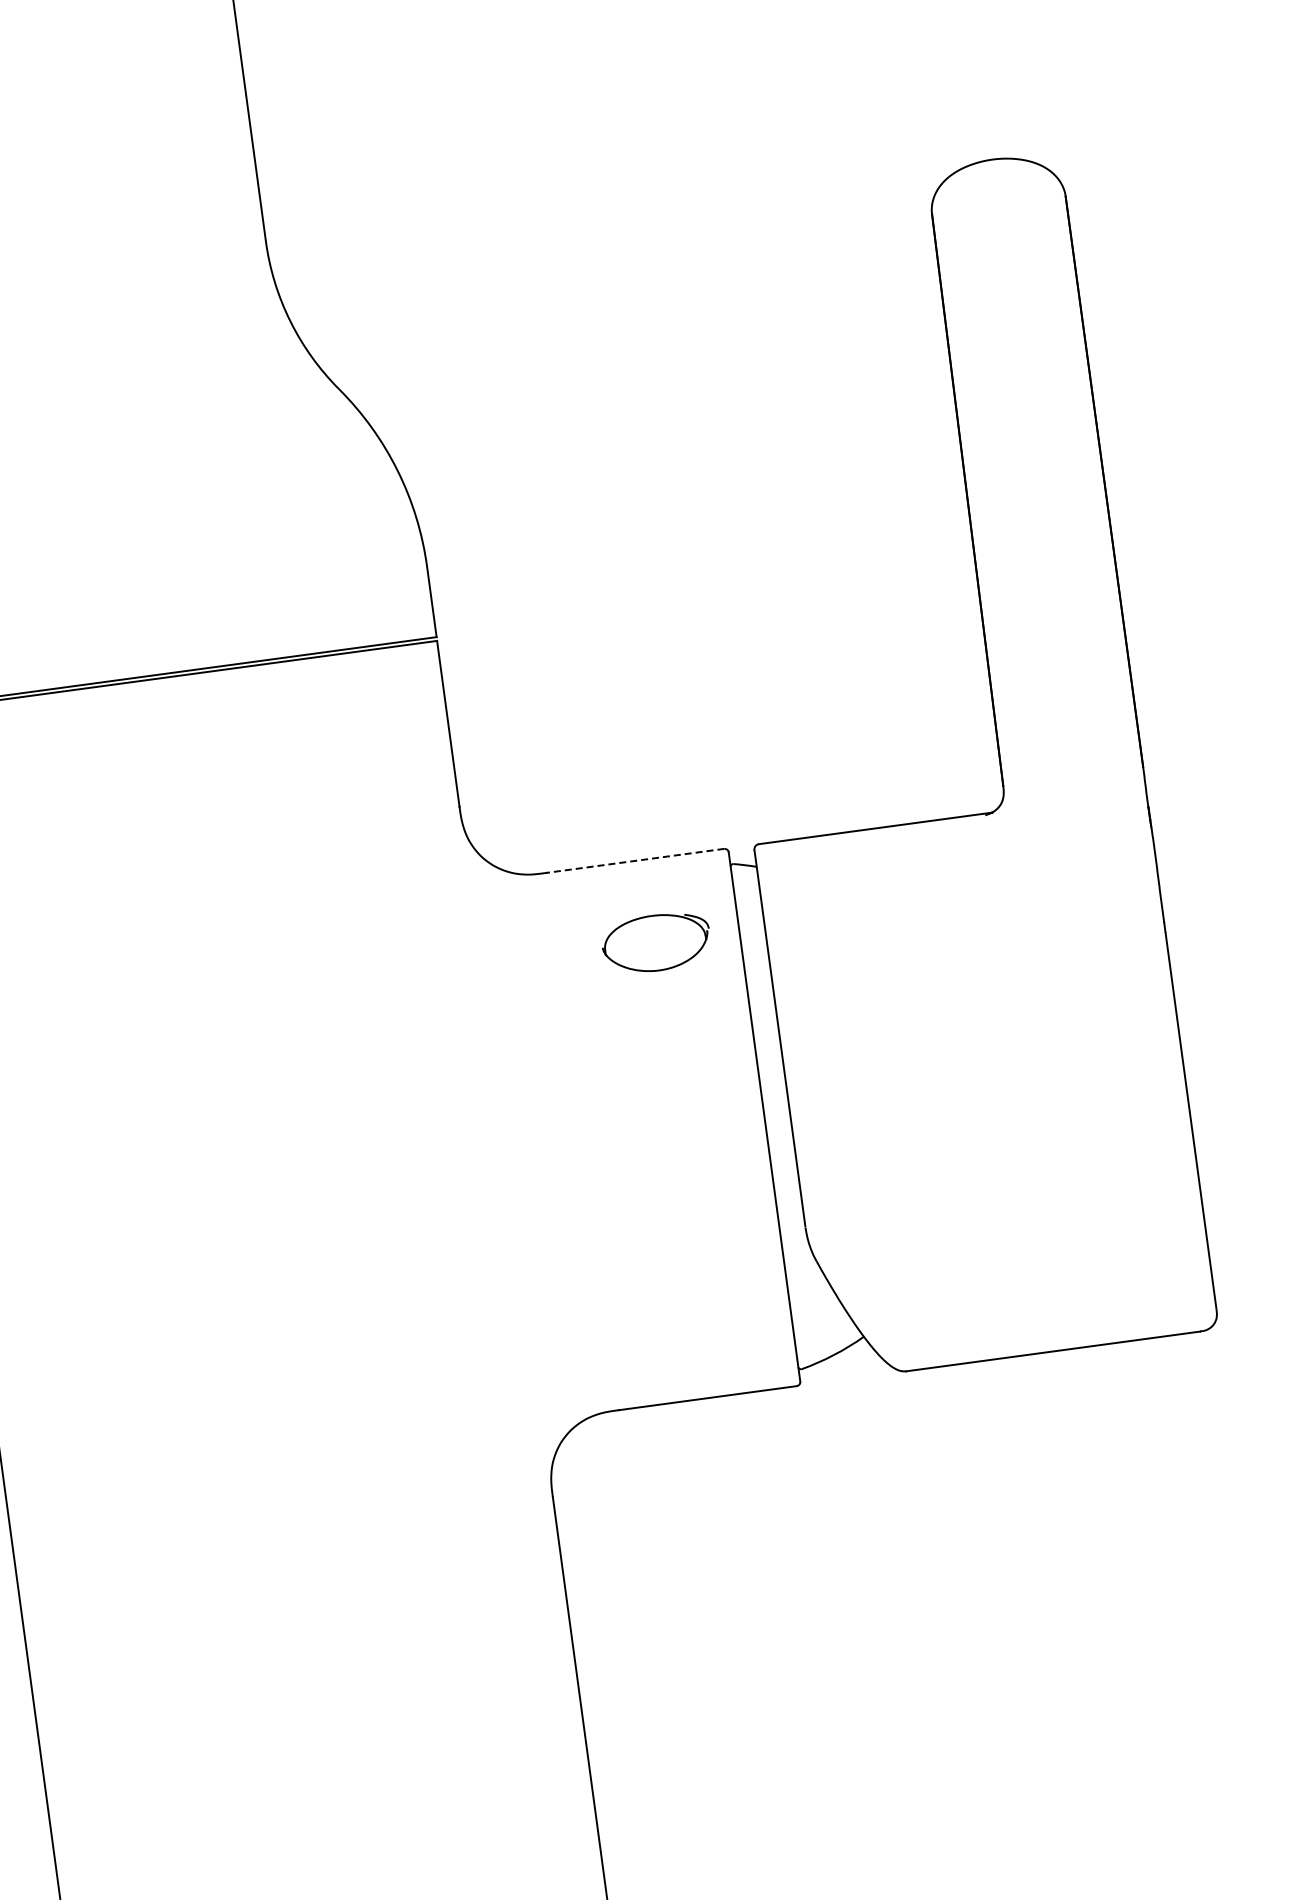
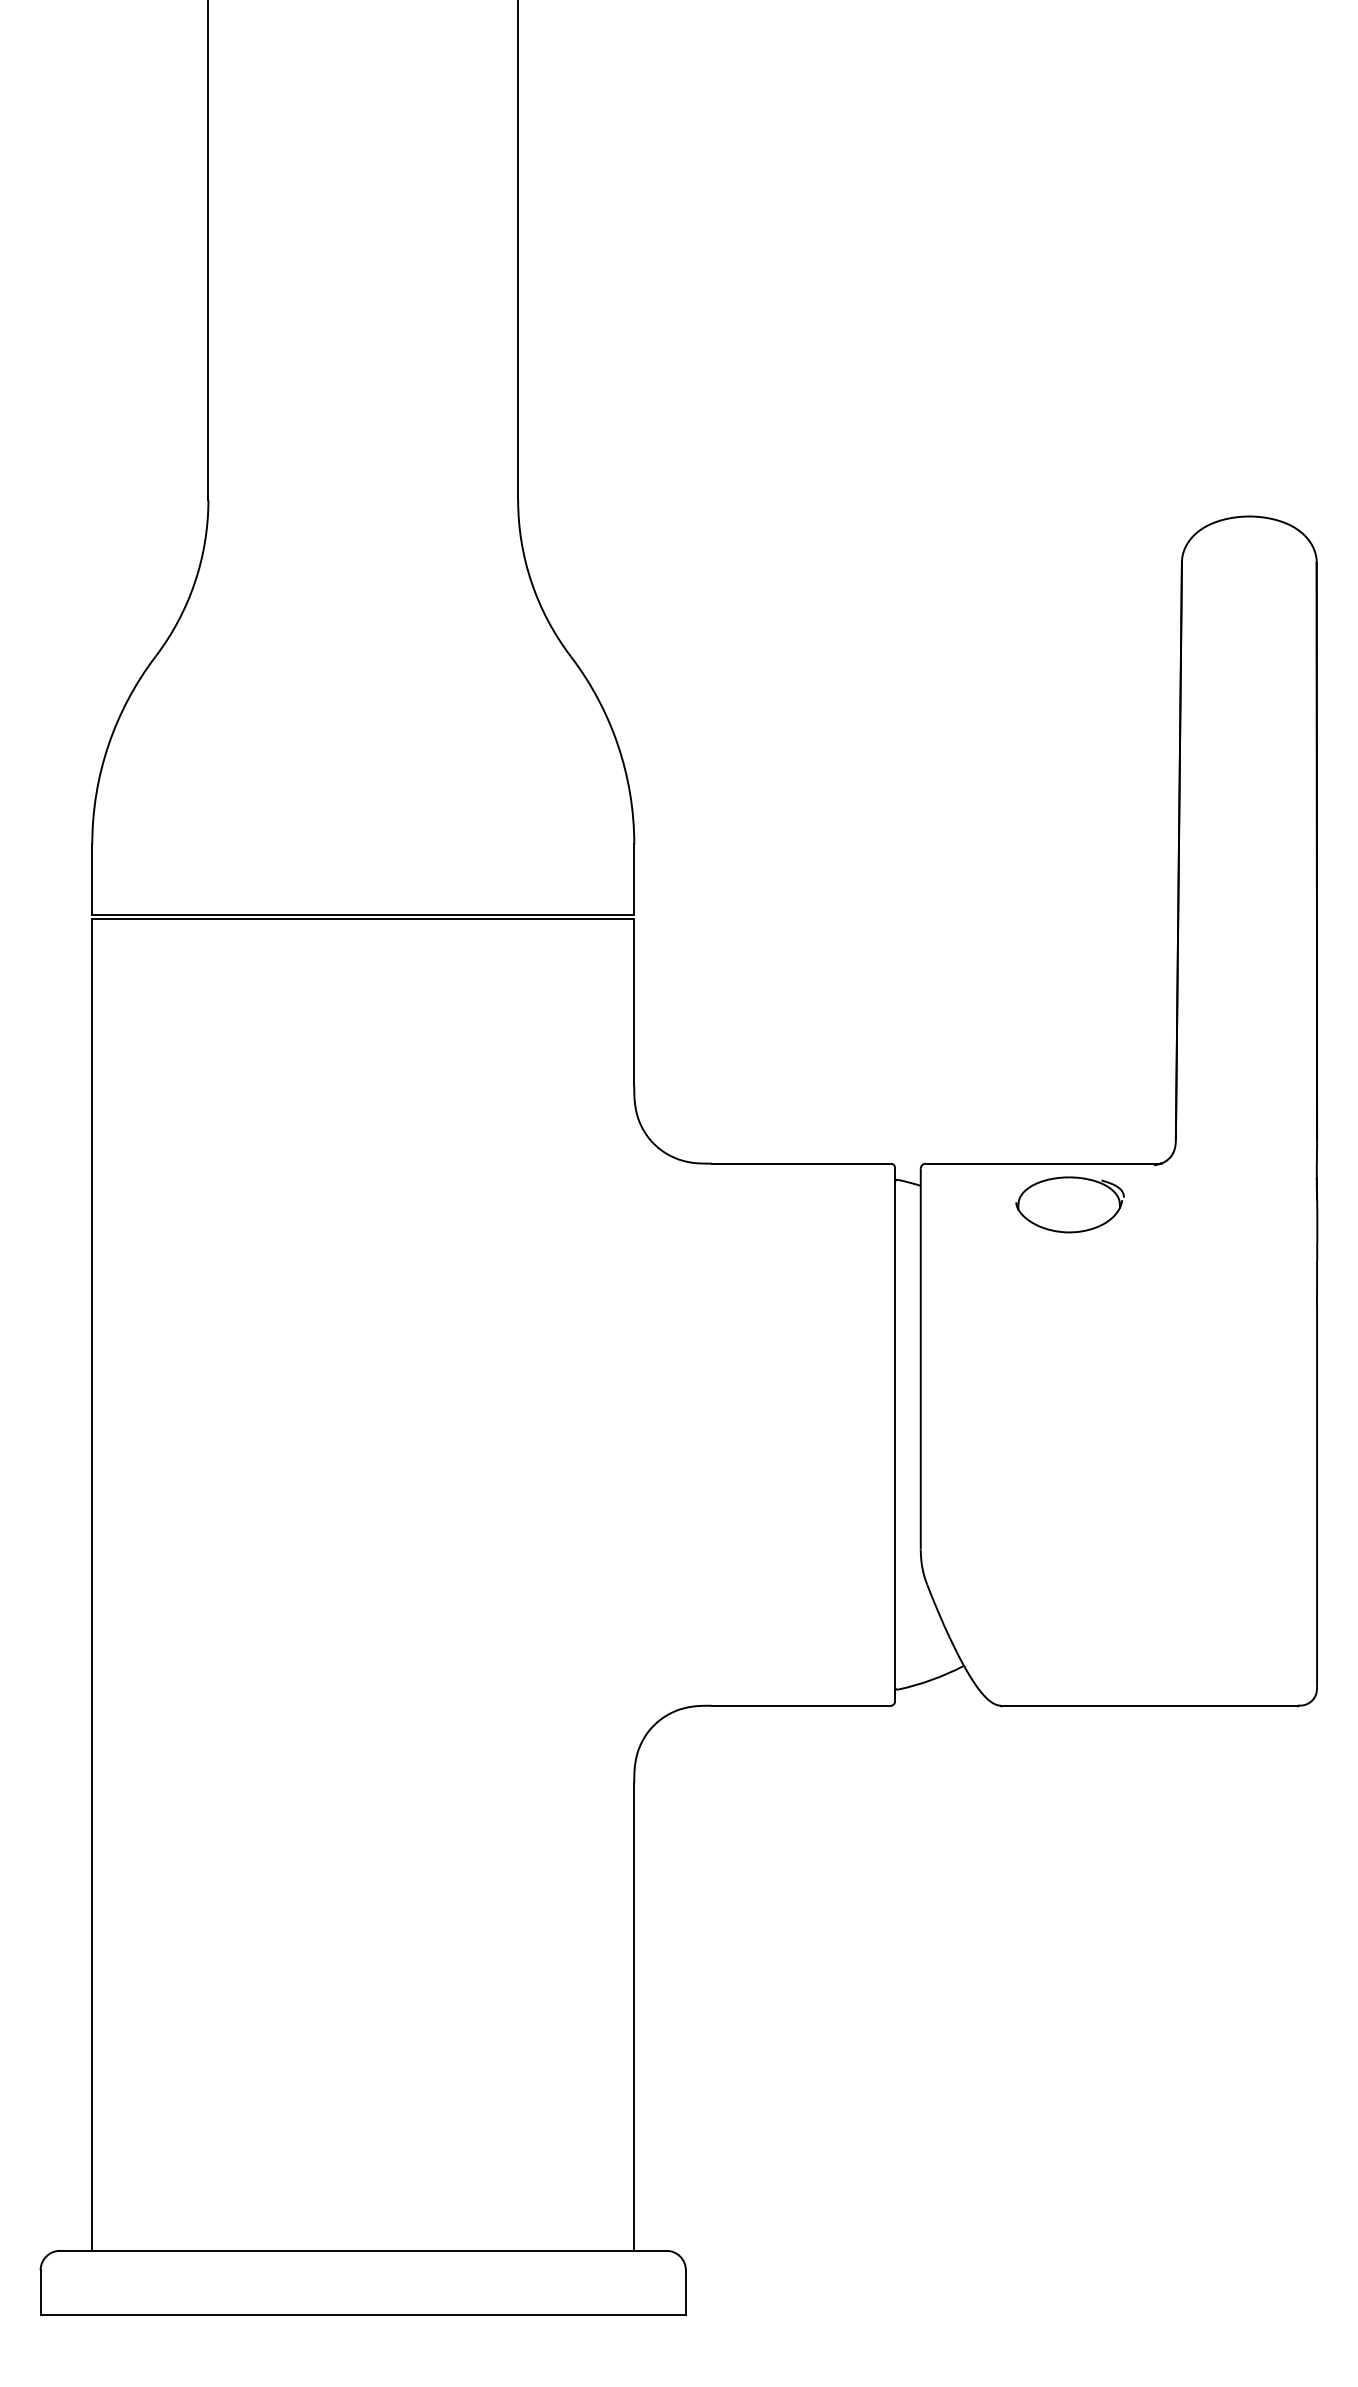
line: (635, 860) -> (801, 1163), dashed -> solid
part: (655, 942) -> (1069, 1204), moved

